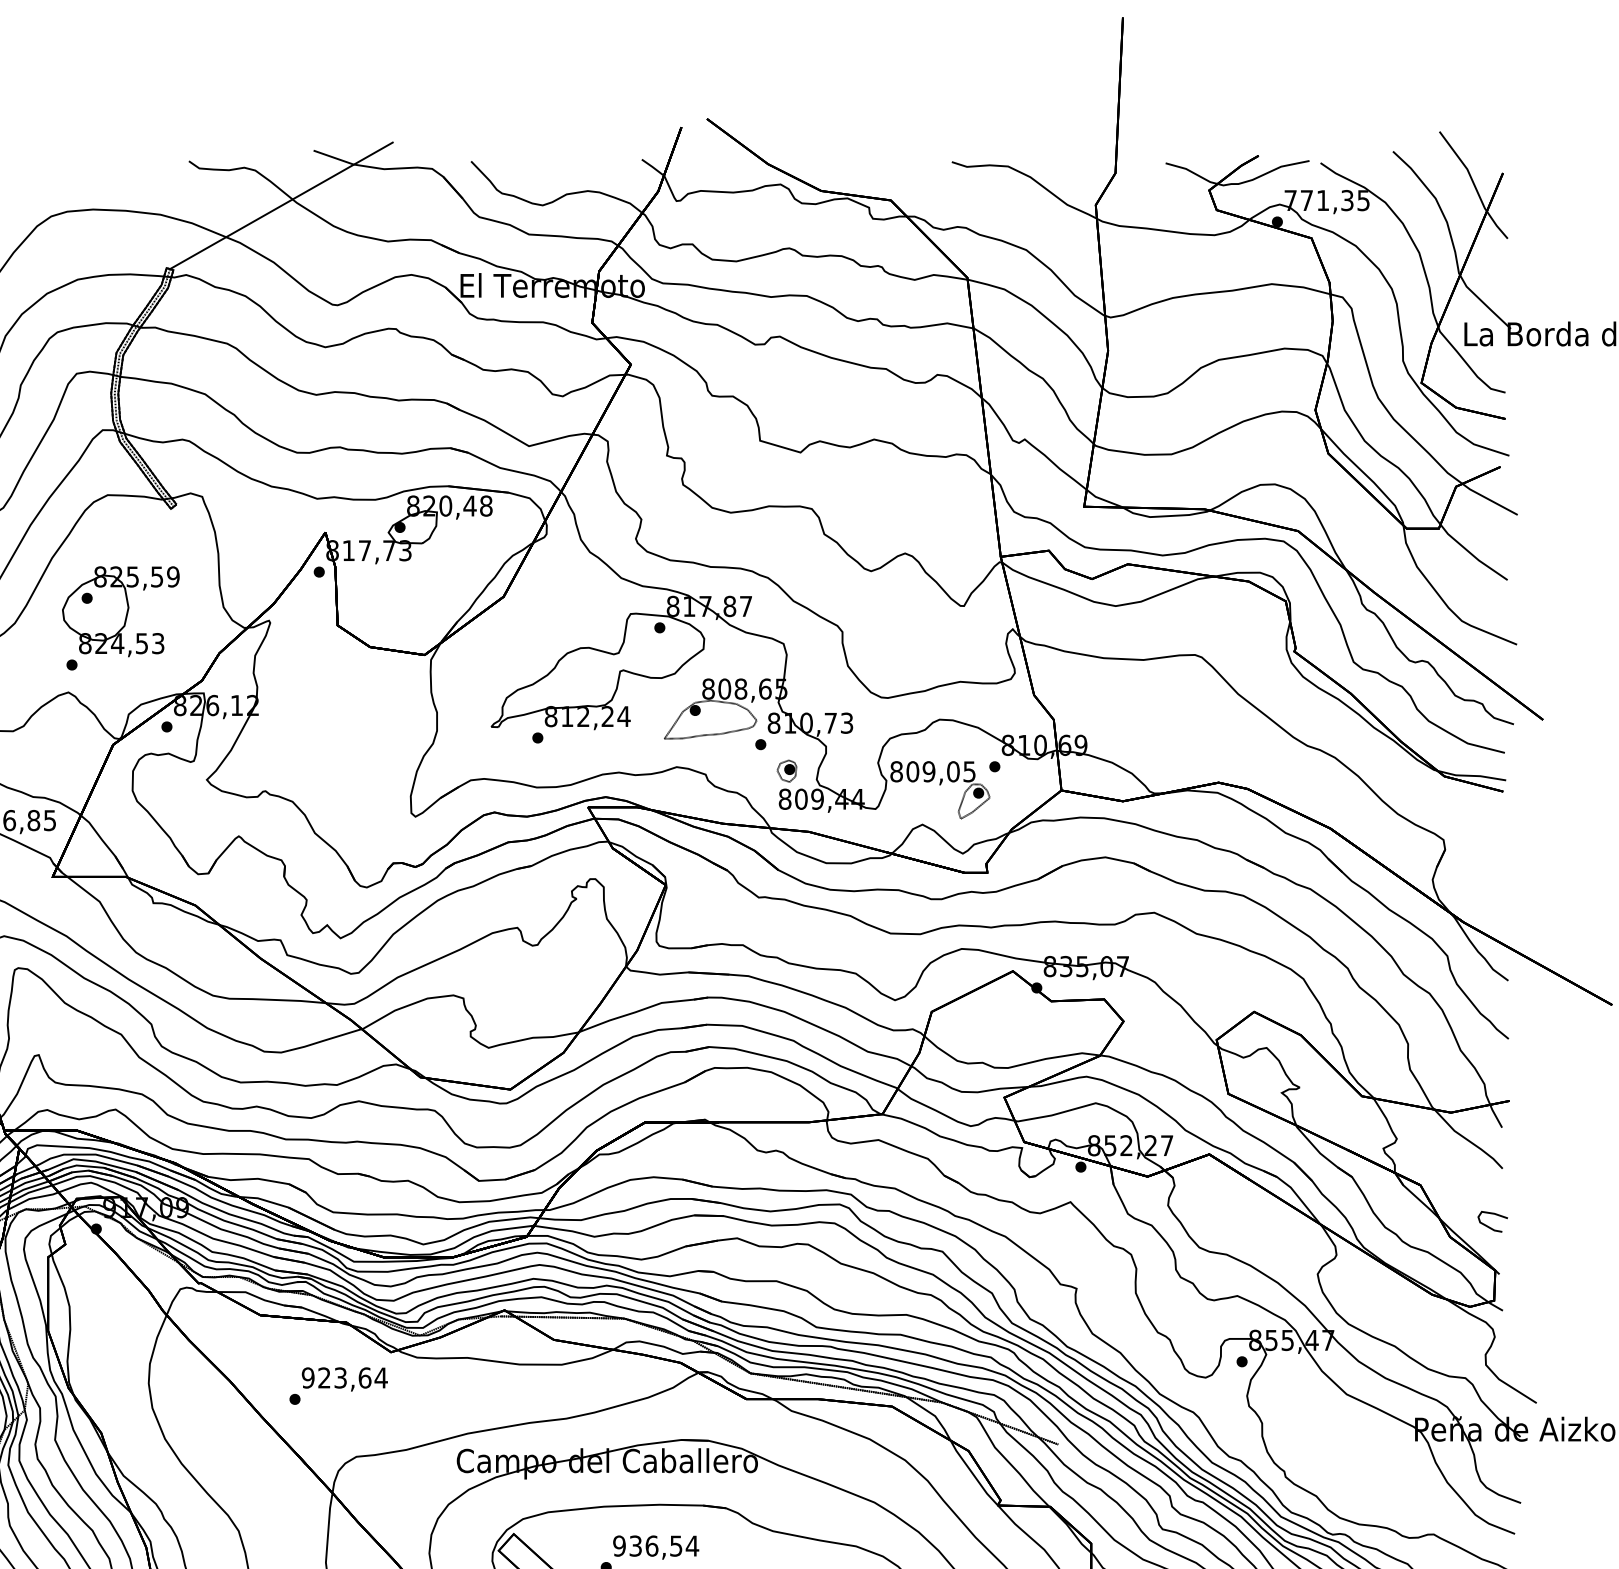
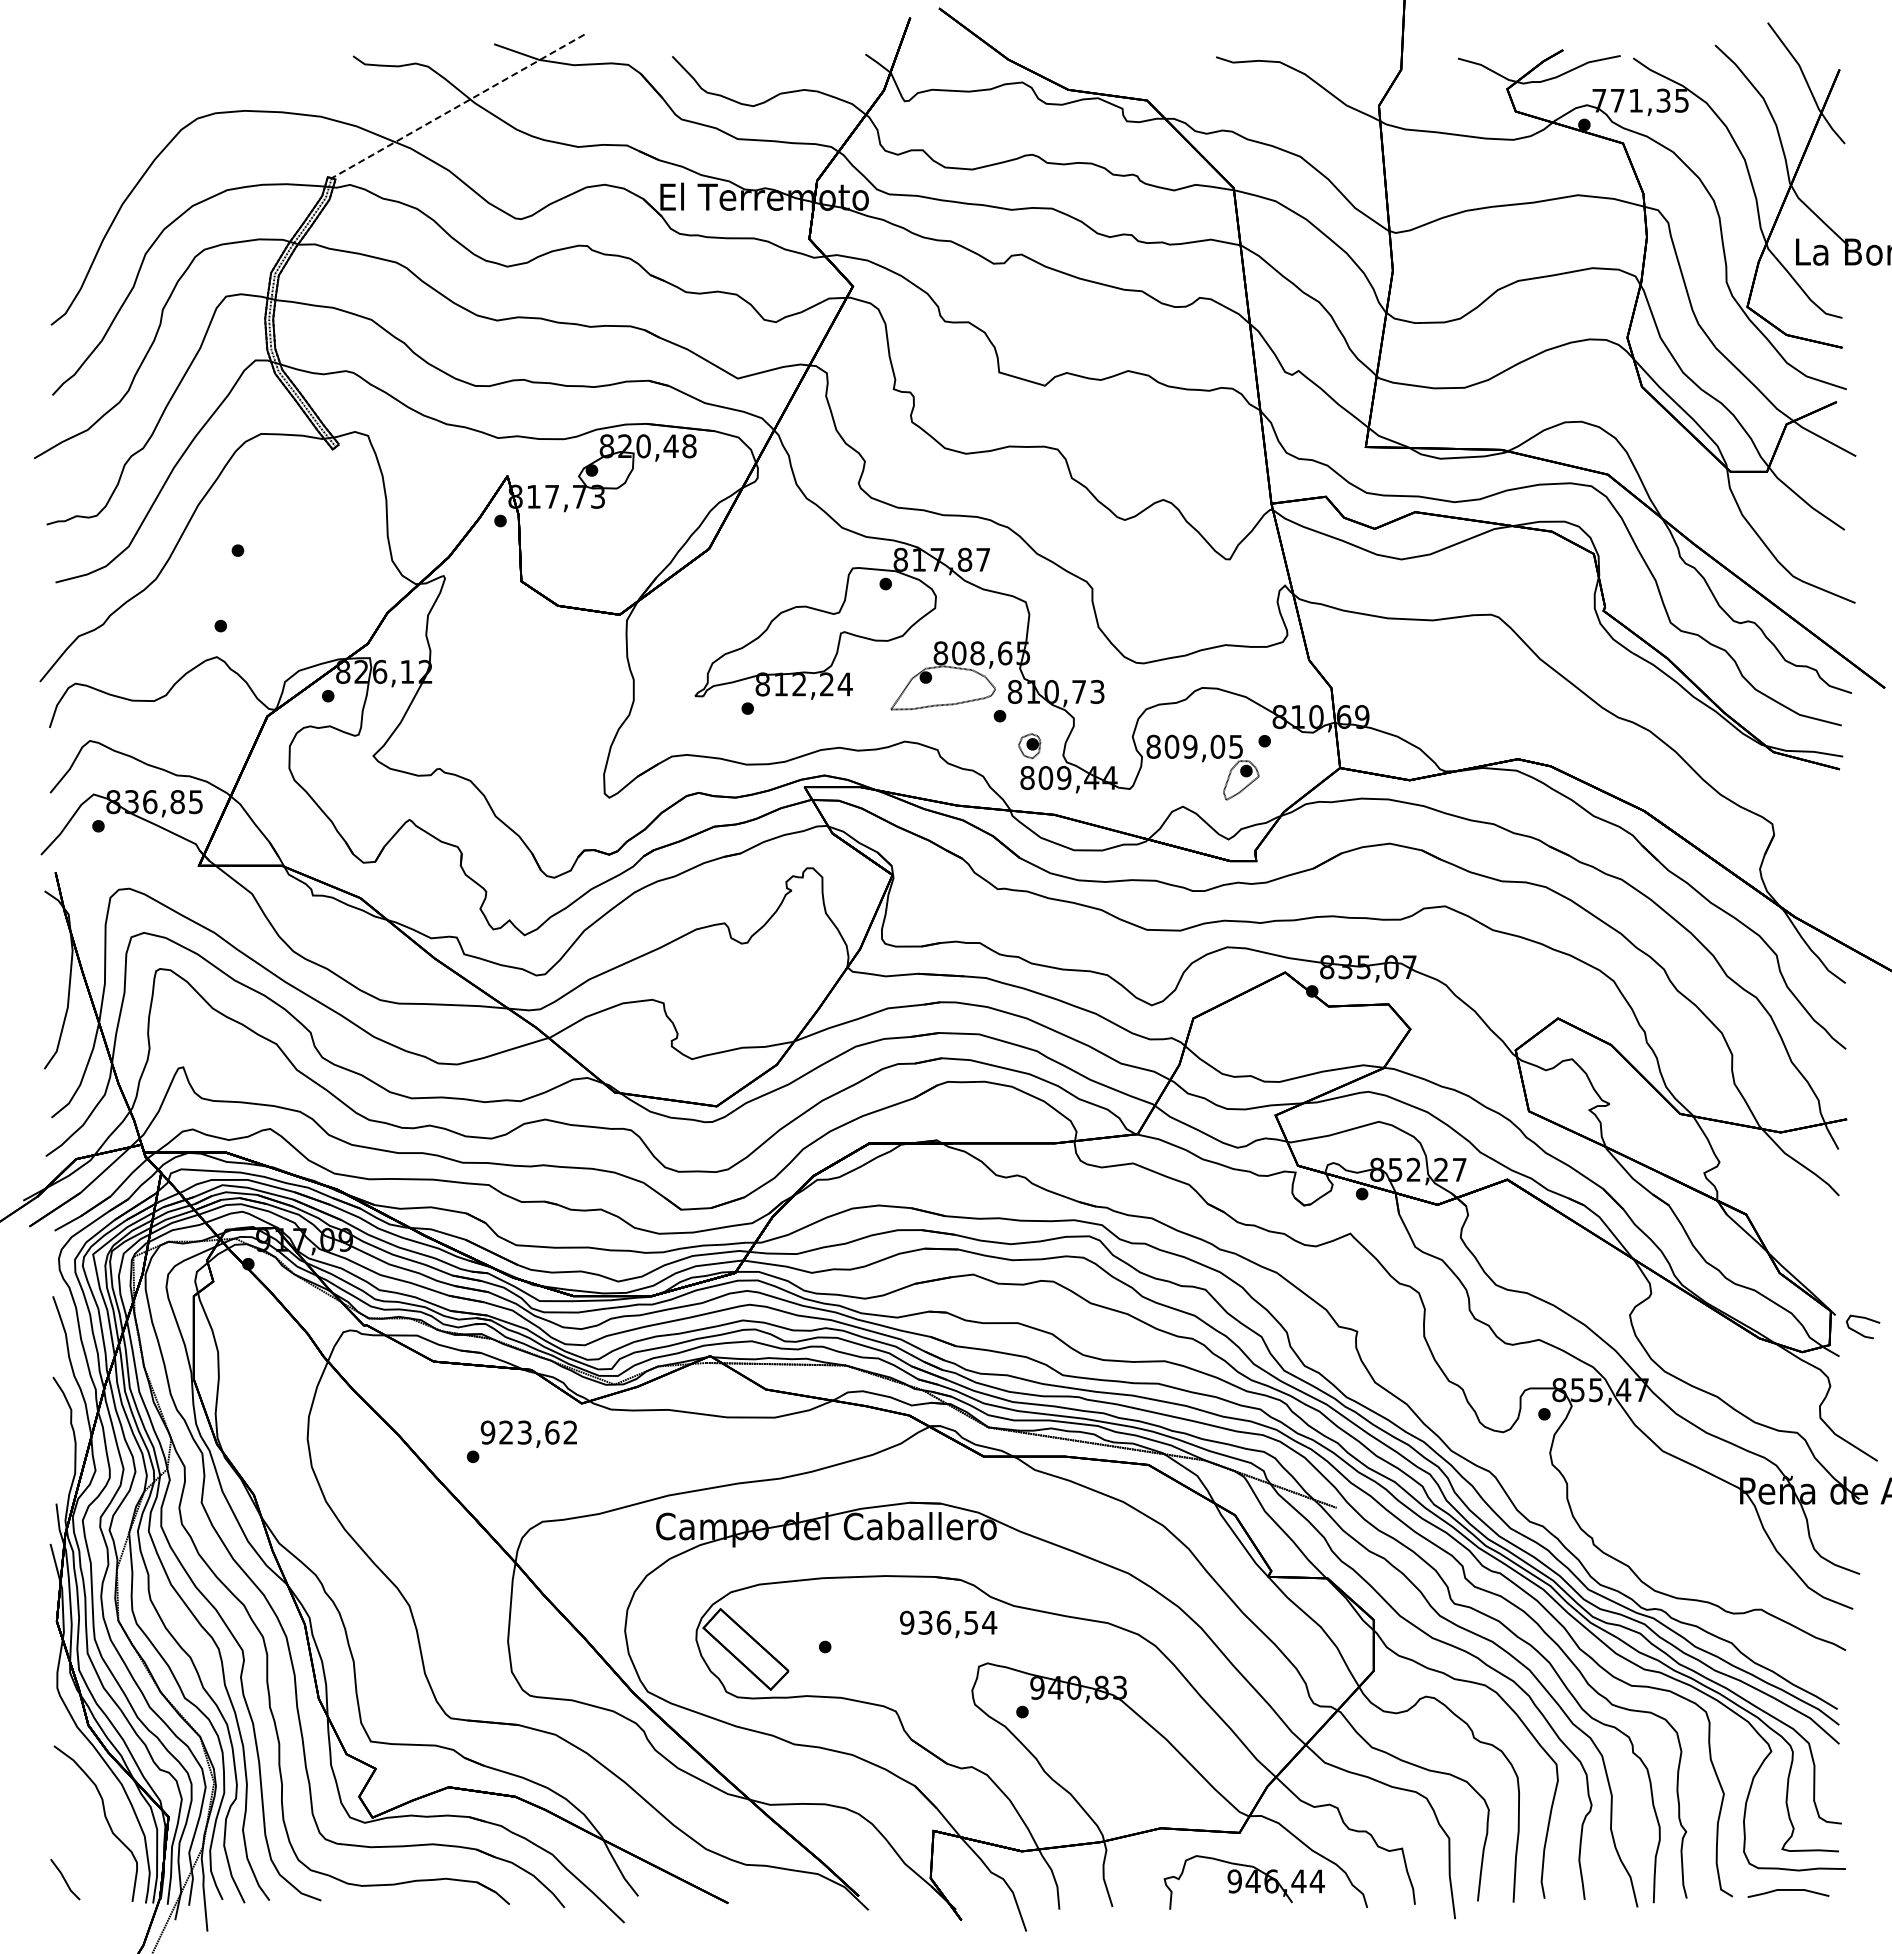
line: (281, 205) -> (457, 106), solid -> dashed
part: (120, 611) -> (275, 565), removed
curve: (1489, 1226) -> (1859, 1332), moved
text: (381, 1377) -> (570, 1432), 923,64 -> 923,62
text: (656, 1547) -> (948, 1624), moved

